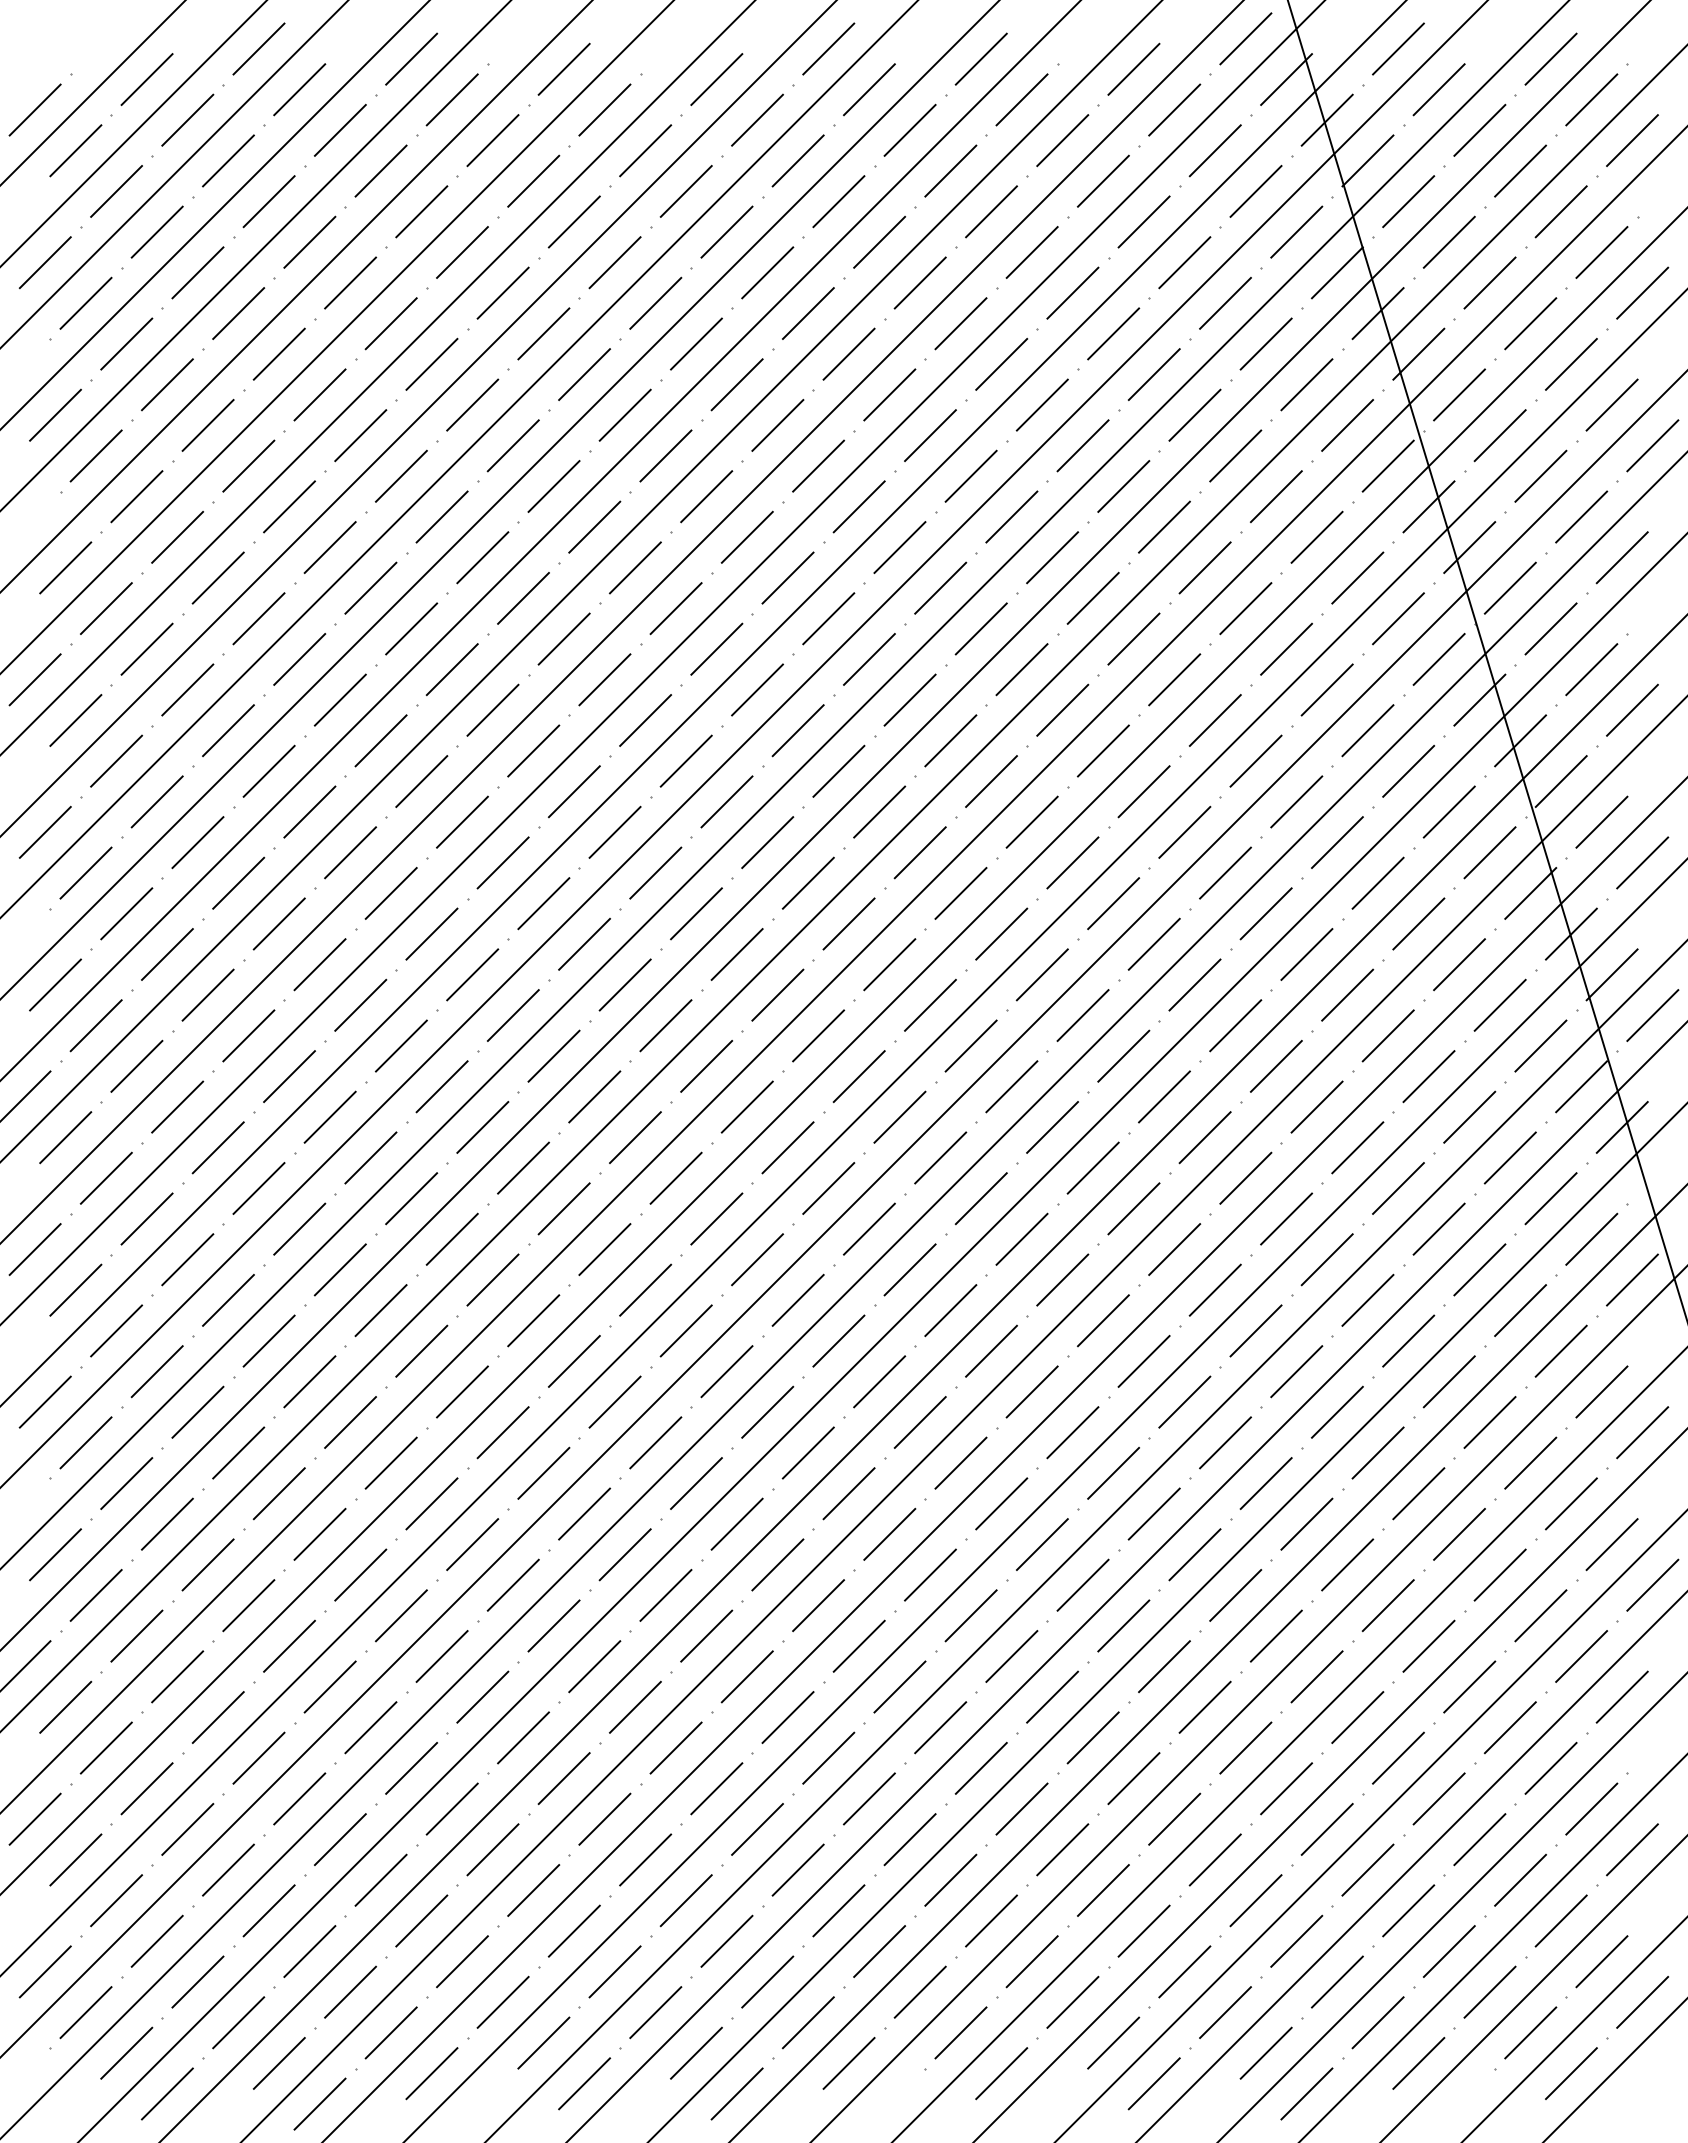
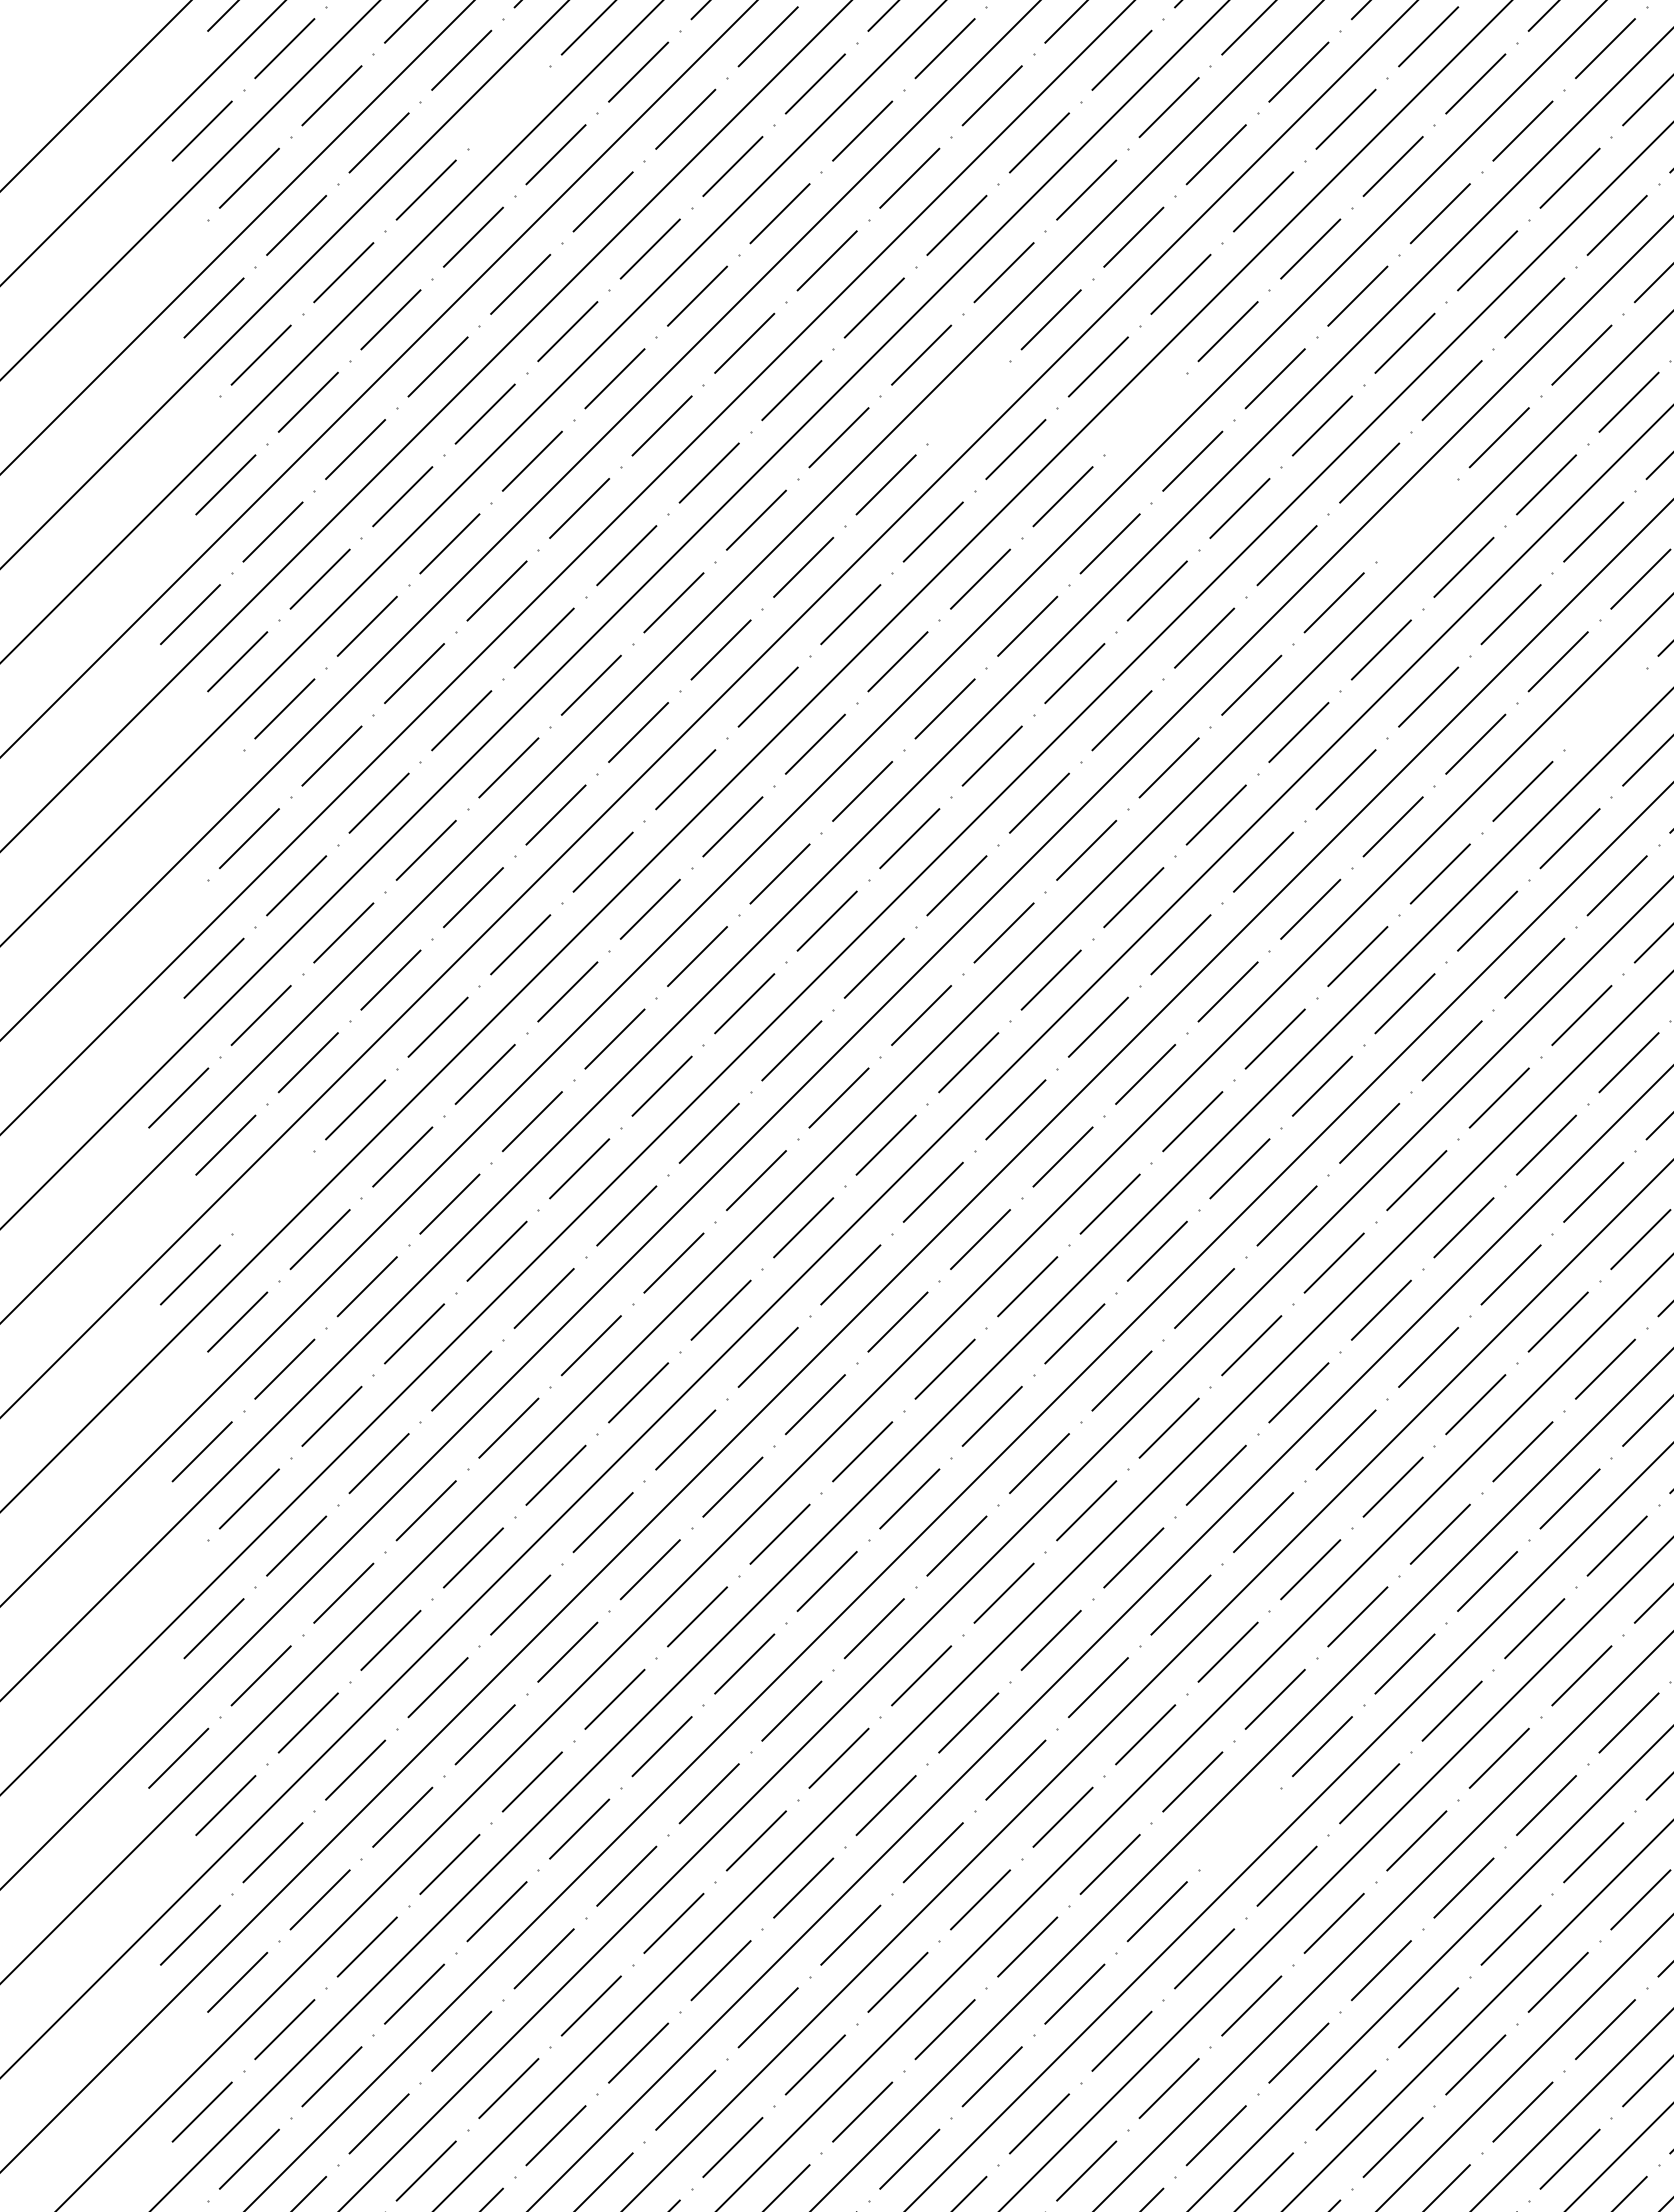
line: (309, 241) -> (508, 106), removed
line: (706, 496) -> (968, 402), removed
line: (858, 506) -> (1144, 413), removed
line: (1092, 597) -> (1415, 519), removed
line: (1255, 760) -> (1604, 708), removed
line: (44, 831) -> (201, 790), removed
line: (105, 1177) -> (271, 1191), removed
line: (940, 1727) -> (1239, 1828), removed

